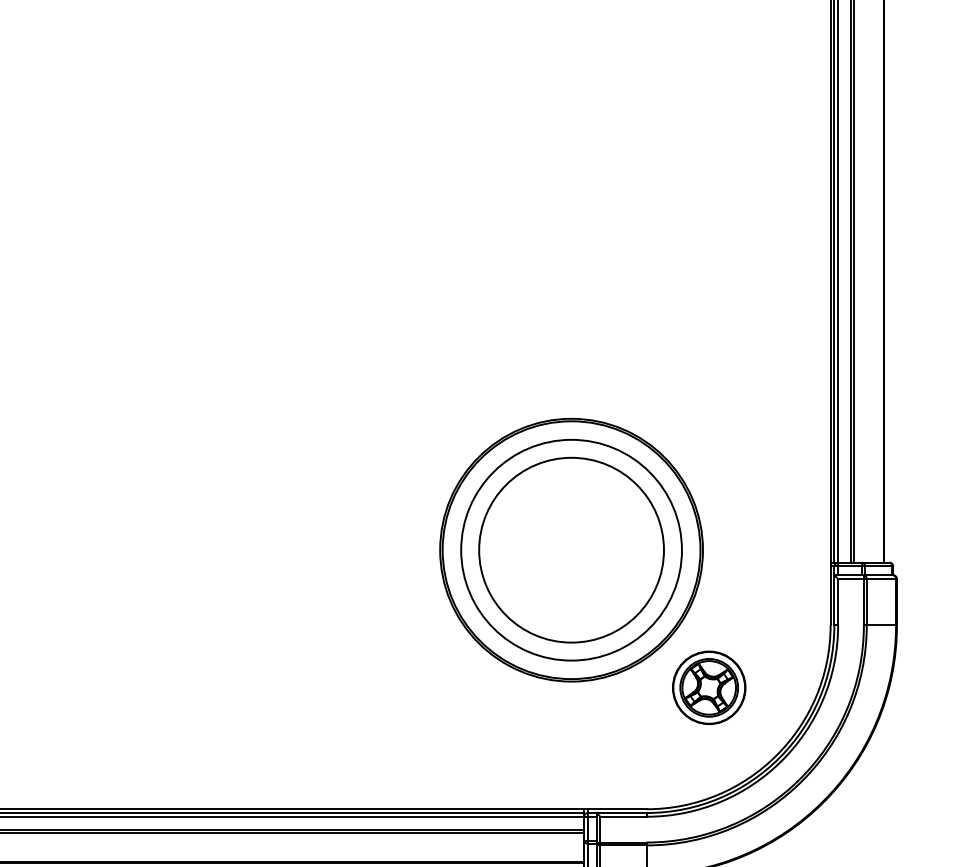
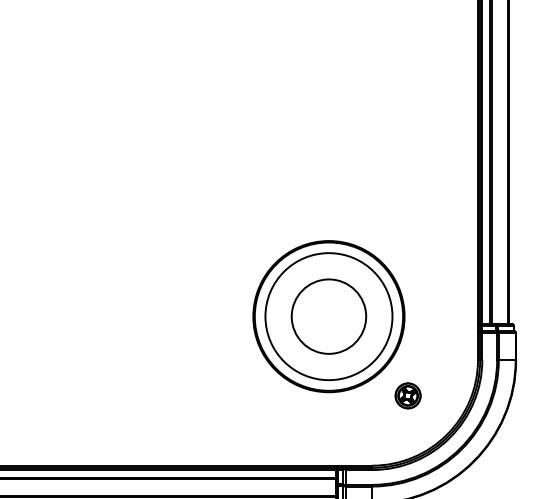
circle: (570, 549) -> (328, 316), size x0.7
part: (708, 687) -> (407, 395), size x0.6

